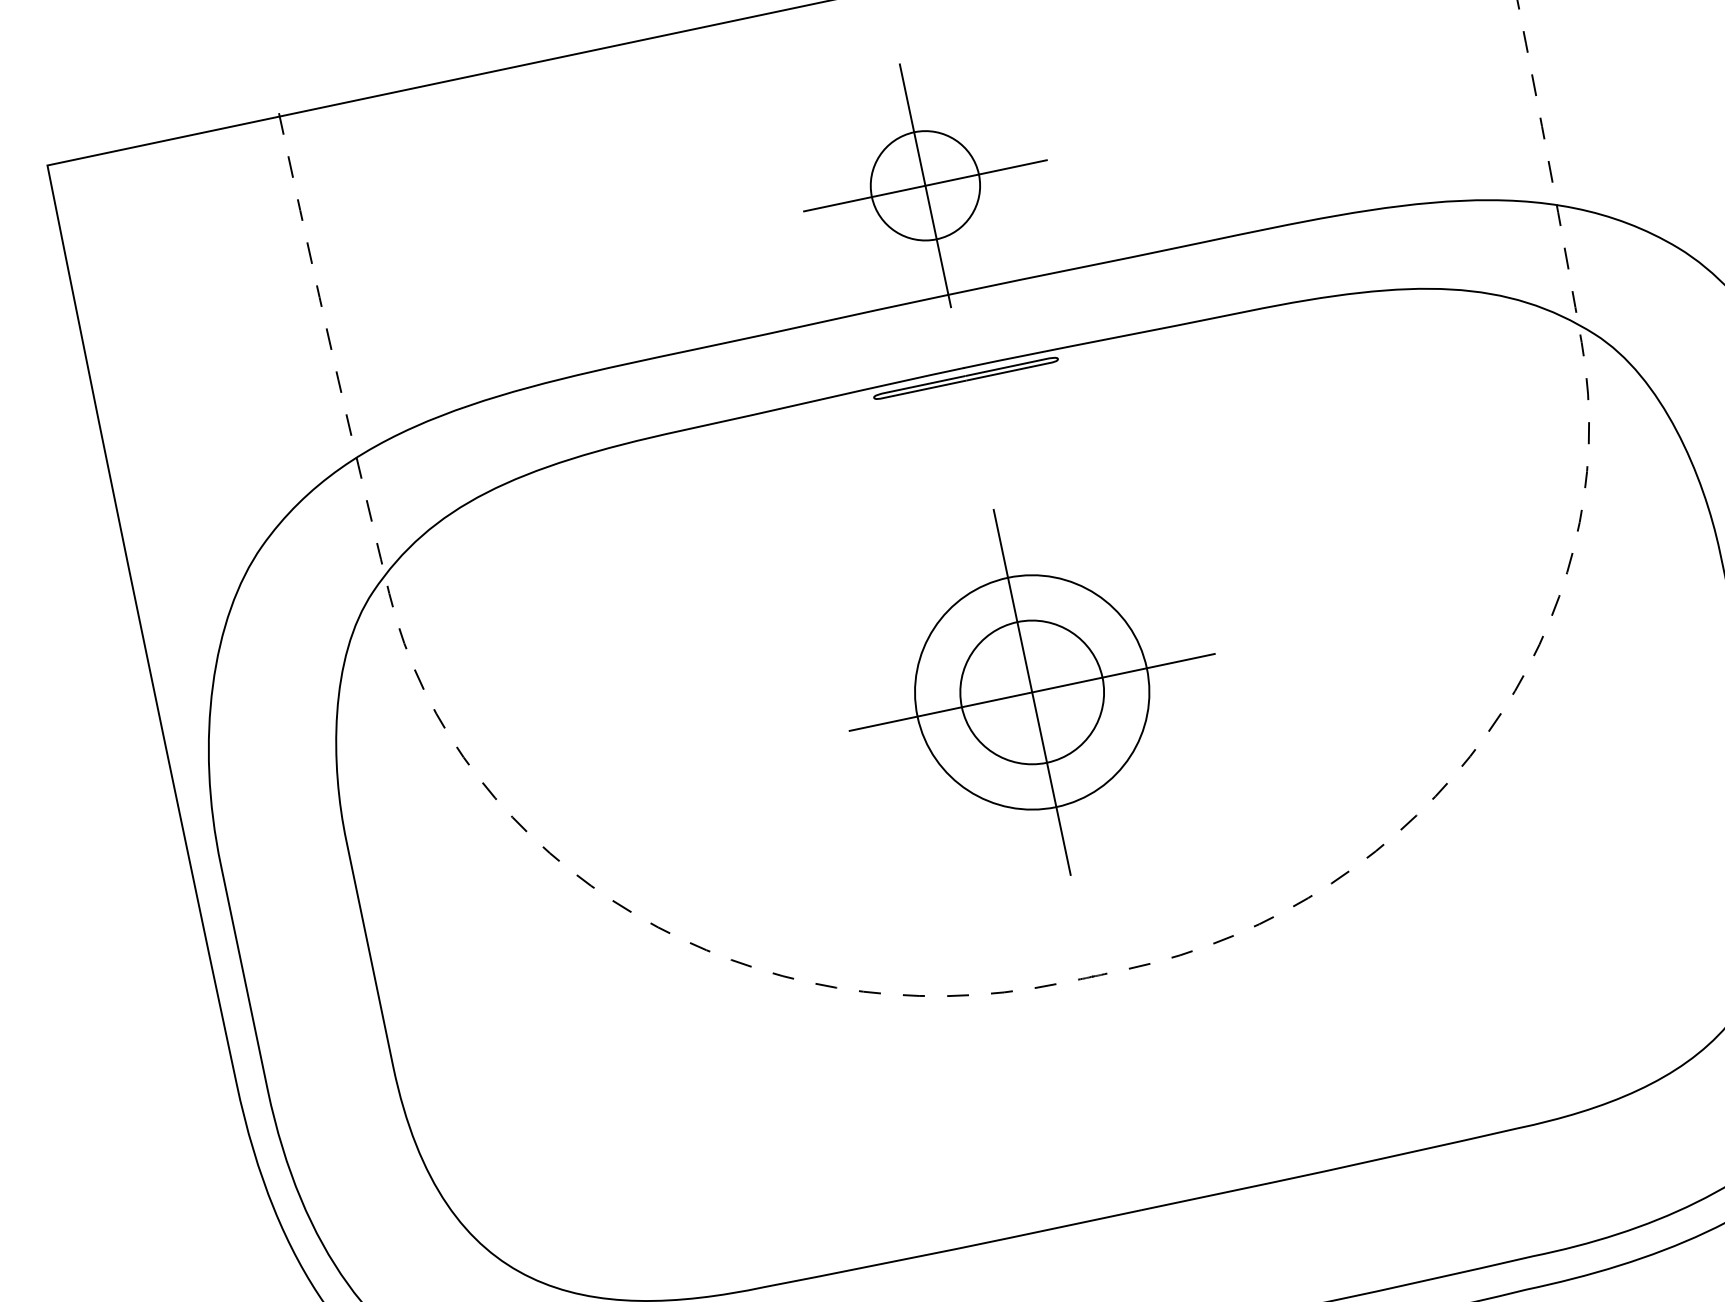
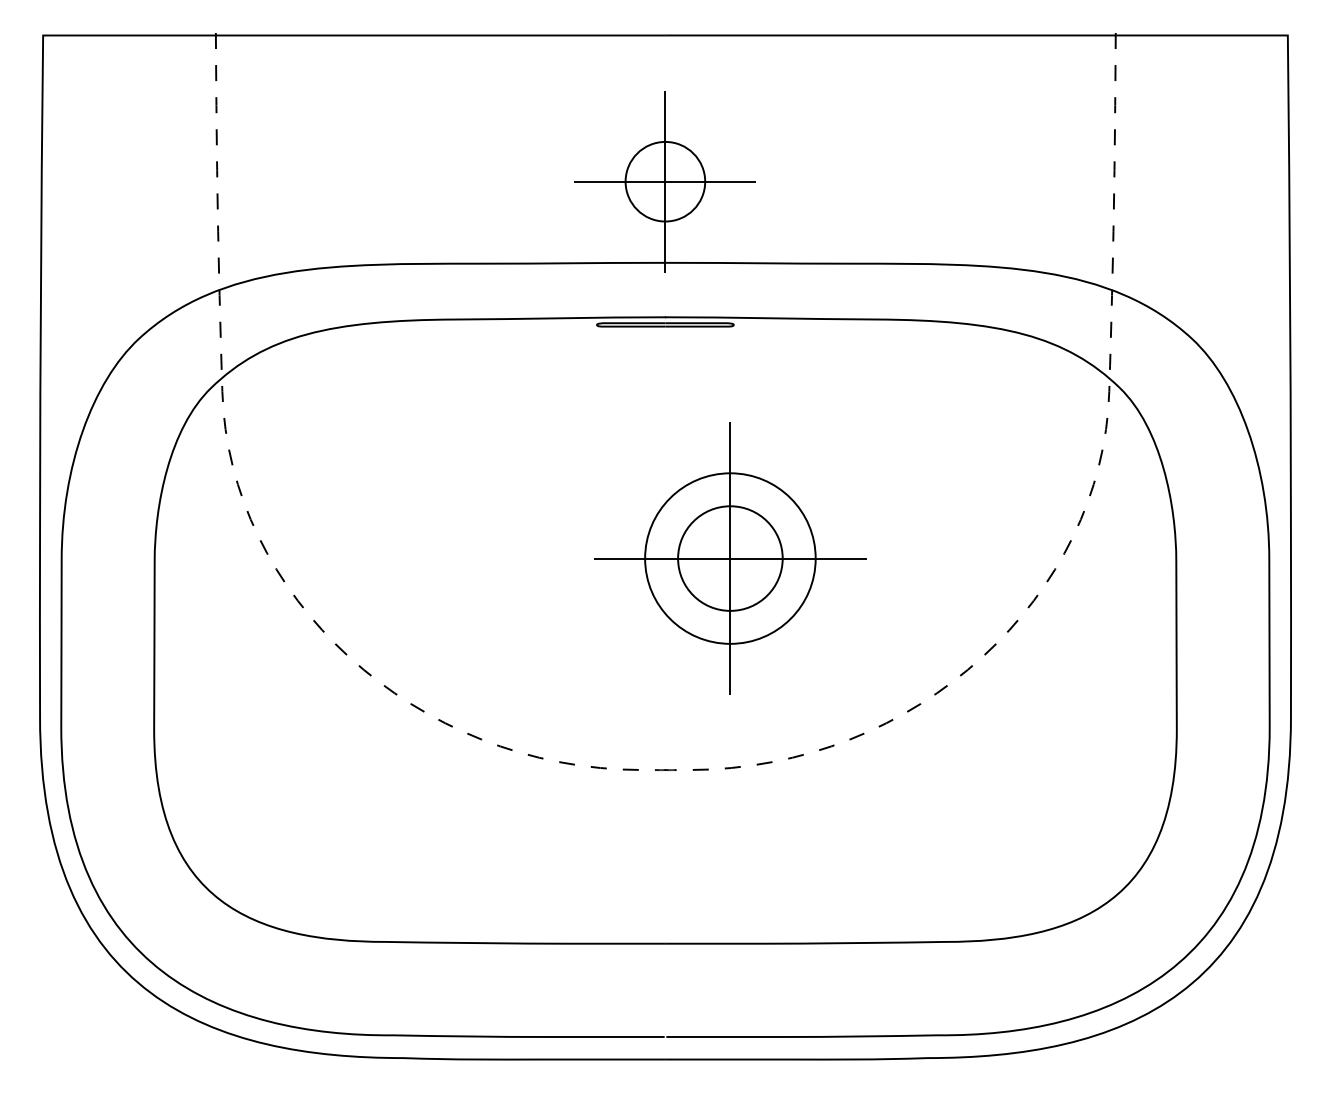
part: (1032, 692) -> (730, 558), moved

